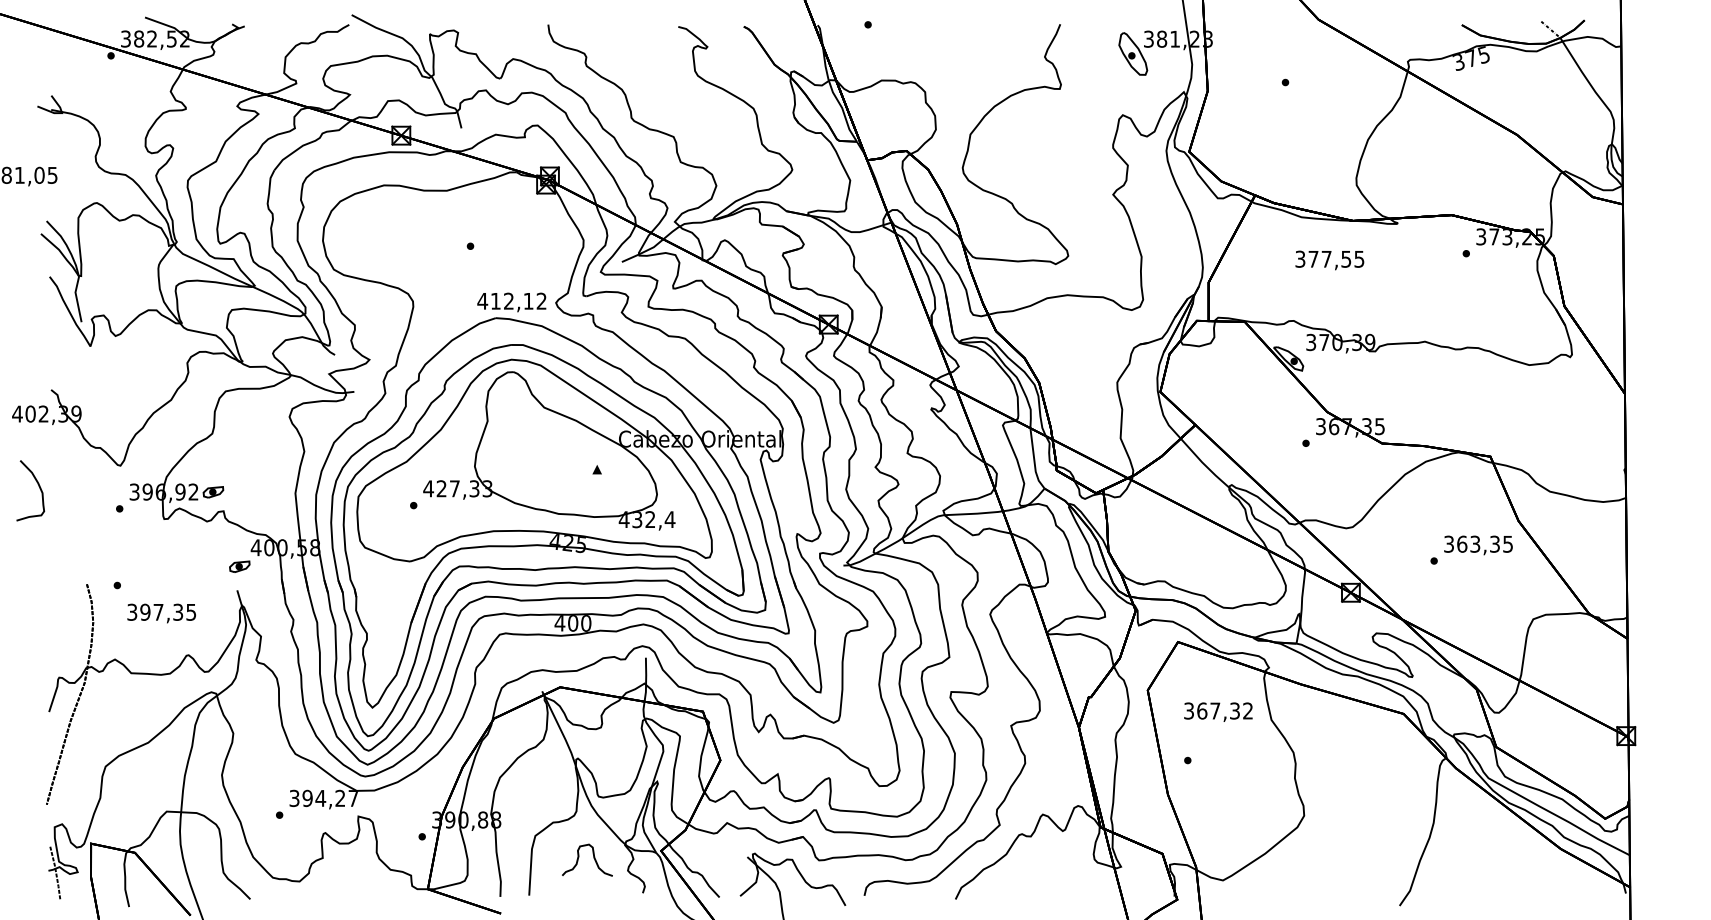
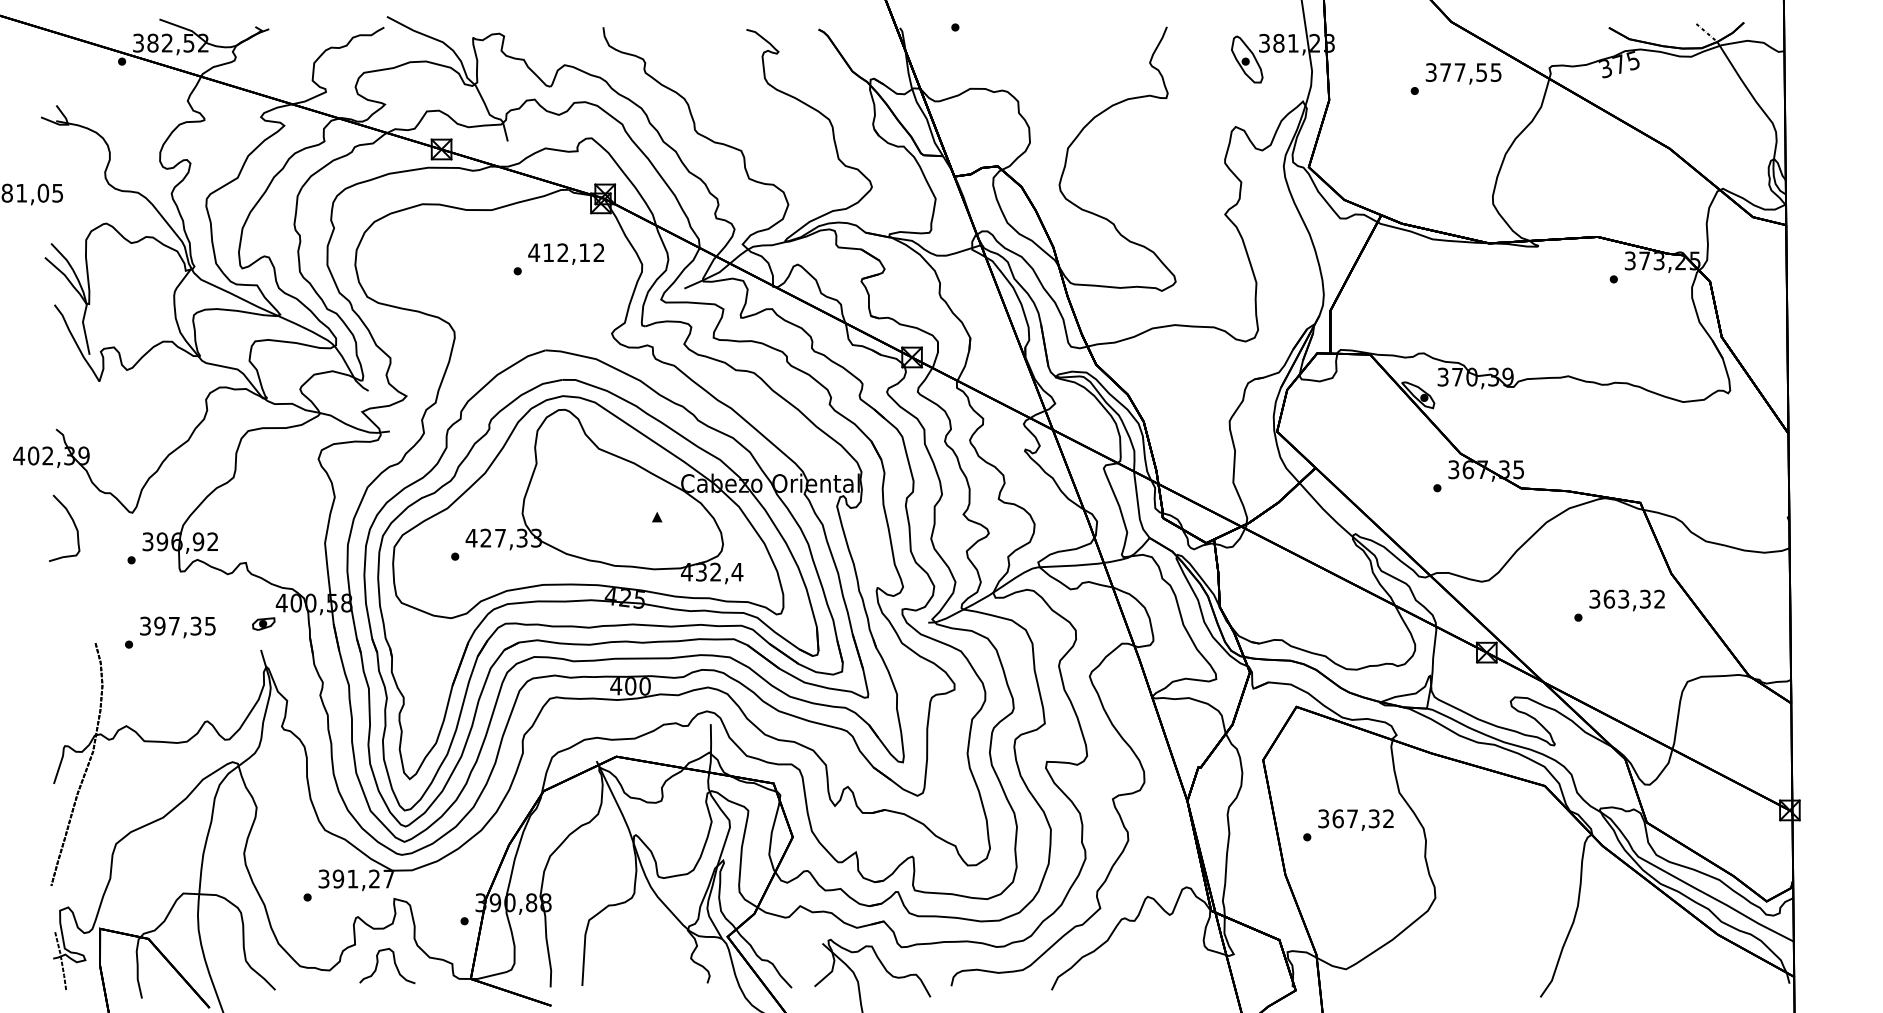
text: (1329, 260) -> (1463, 73), moved
text: (512, 301) -> (566, 253), moved
curve: (38, 487) -> (73, 524), moved
part: (213, 491) -> (234, 541), removed
text: (1507, 543) -> (1659, 598), 363,35 -> 363,32
text: (161, 613) -> (177, 627), moved
text: (1217, 711) -> (1355, 819), moved
text: (320, 797) -> (352, 878), 394,27 -> 391,27
curve: (593, 858) -> (394, 964), moved

